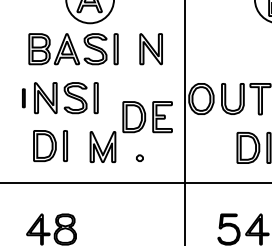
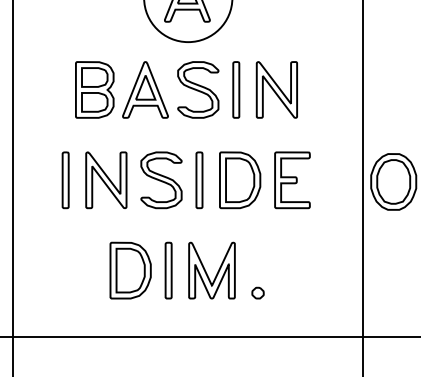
part: (150, 49) -> (275, 90), moved
part: (23, 98) -> (65, 181), size x1.67
part: (147, 117) -> (264, 181), moved
part: (50, 145) -> (140, 269), moved
part: (139, 157) -> (257, 291), moved

